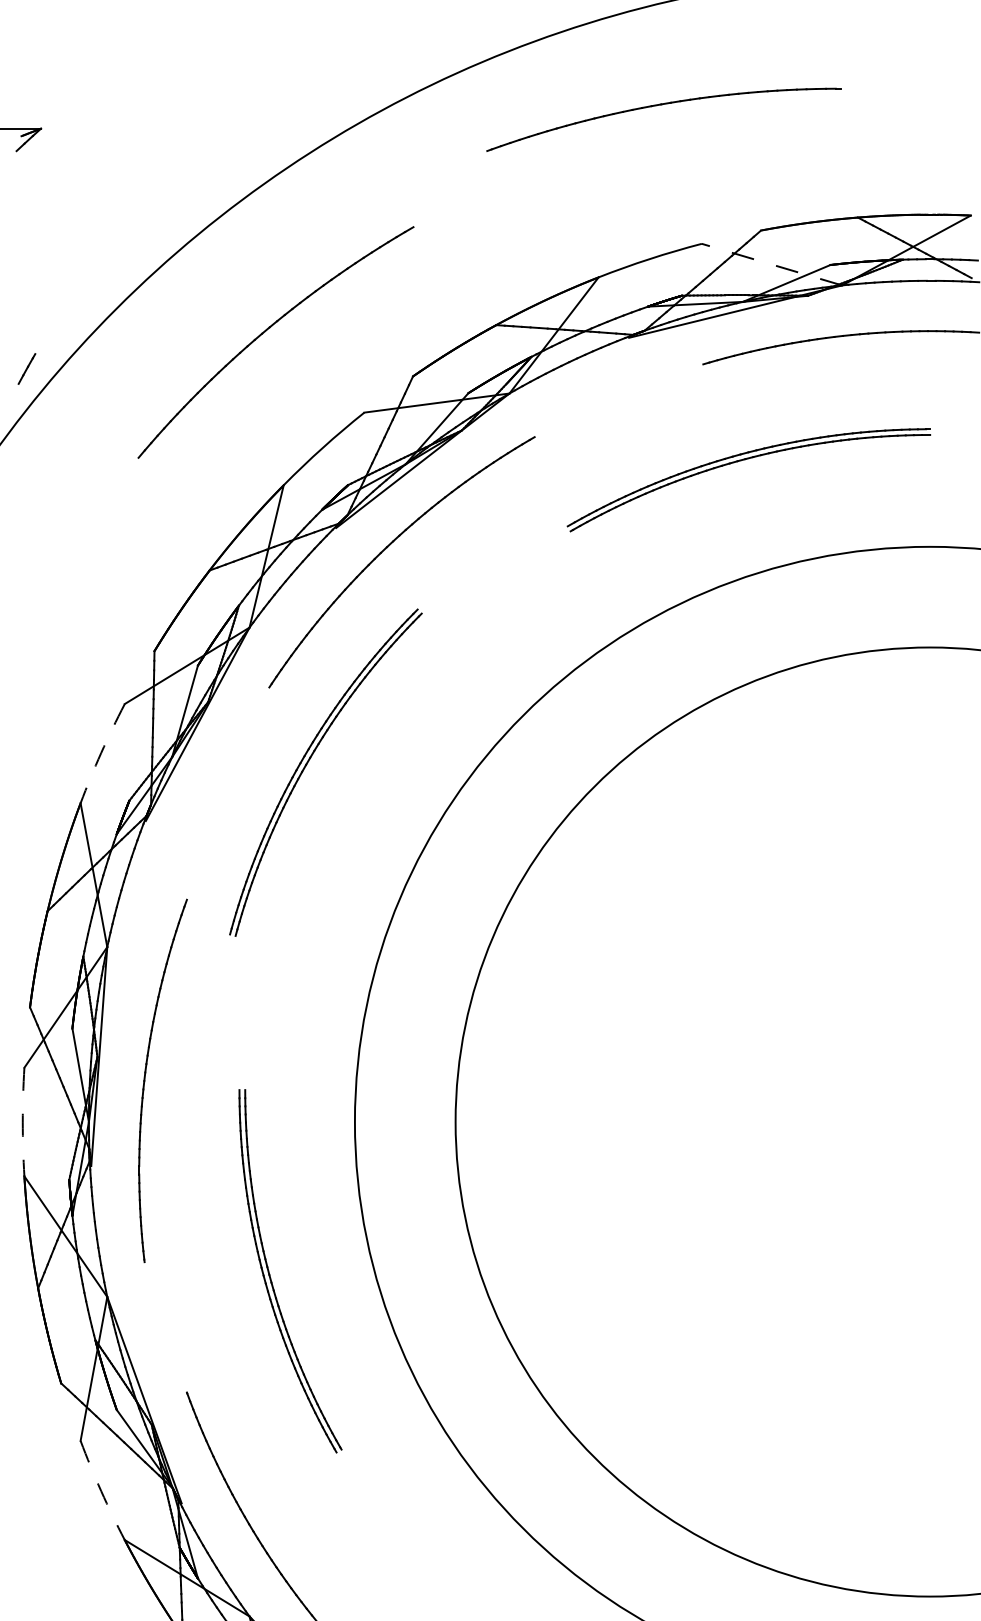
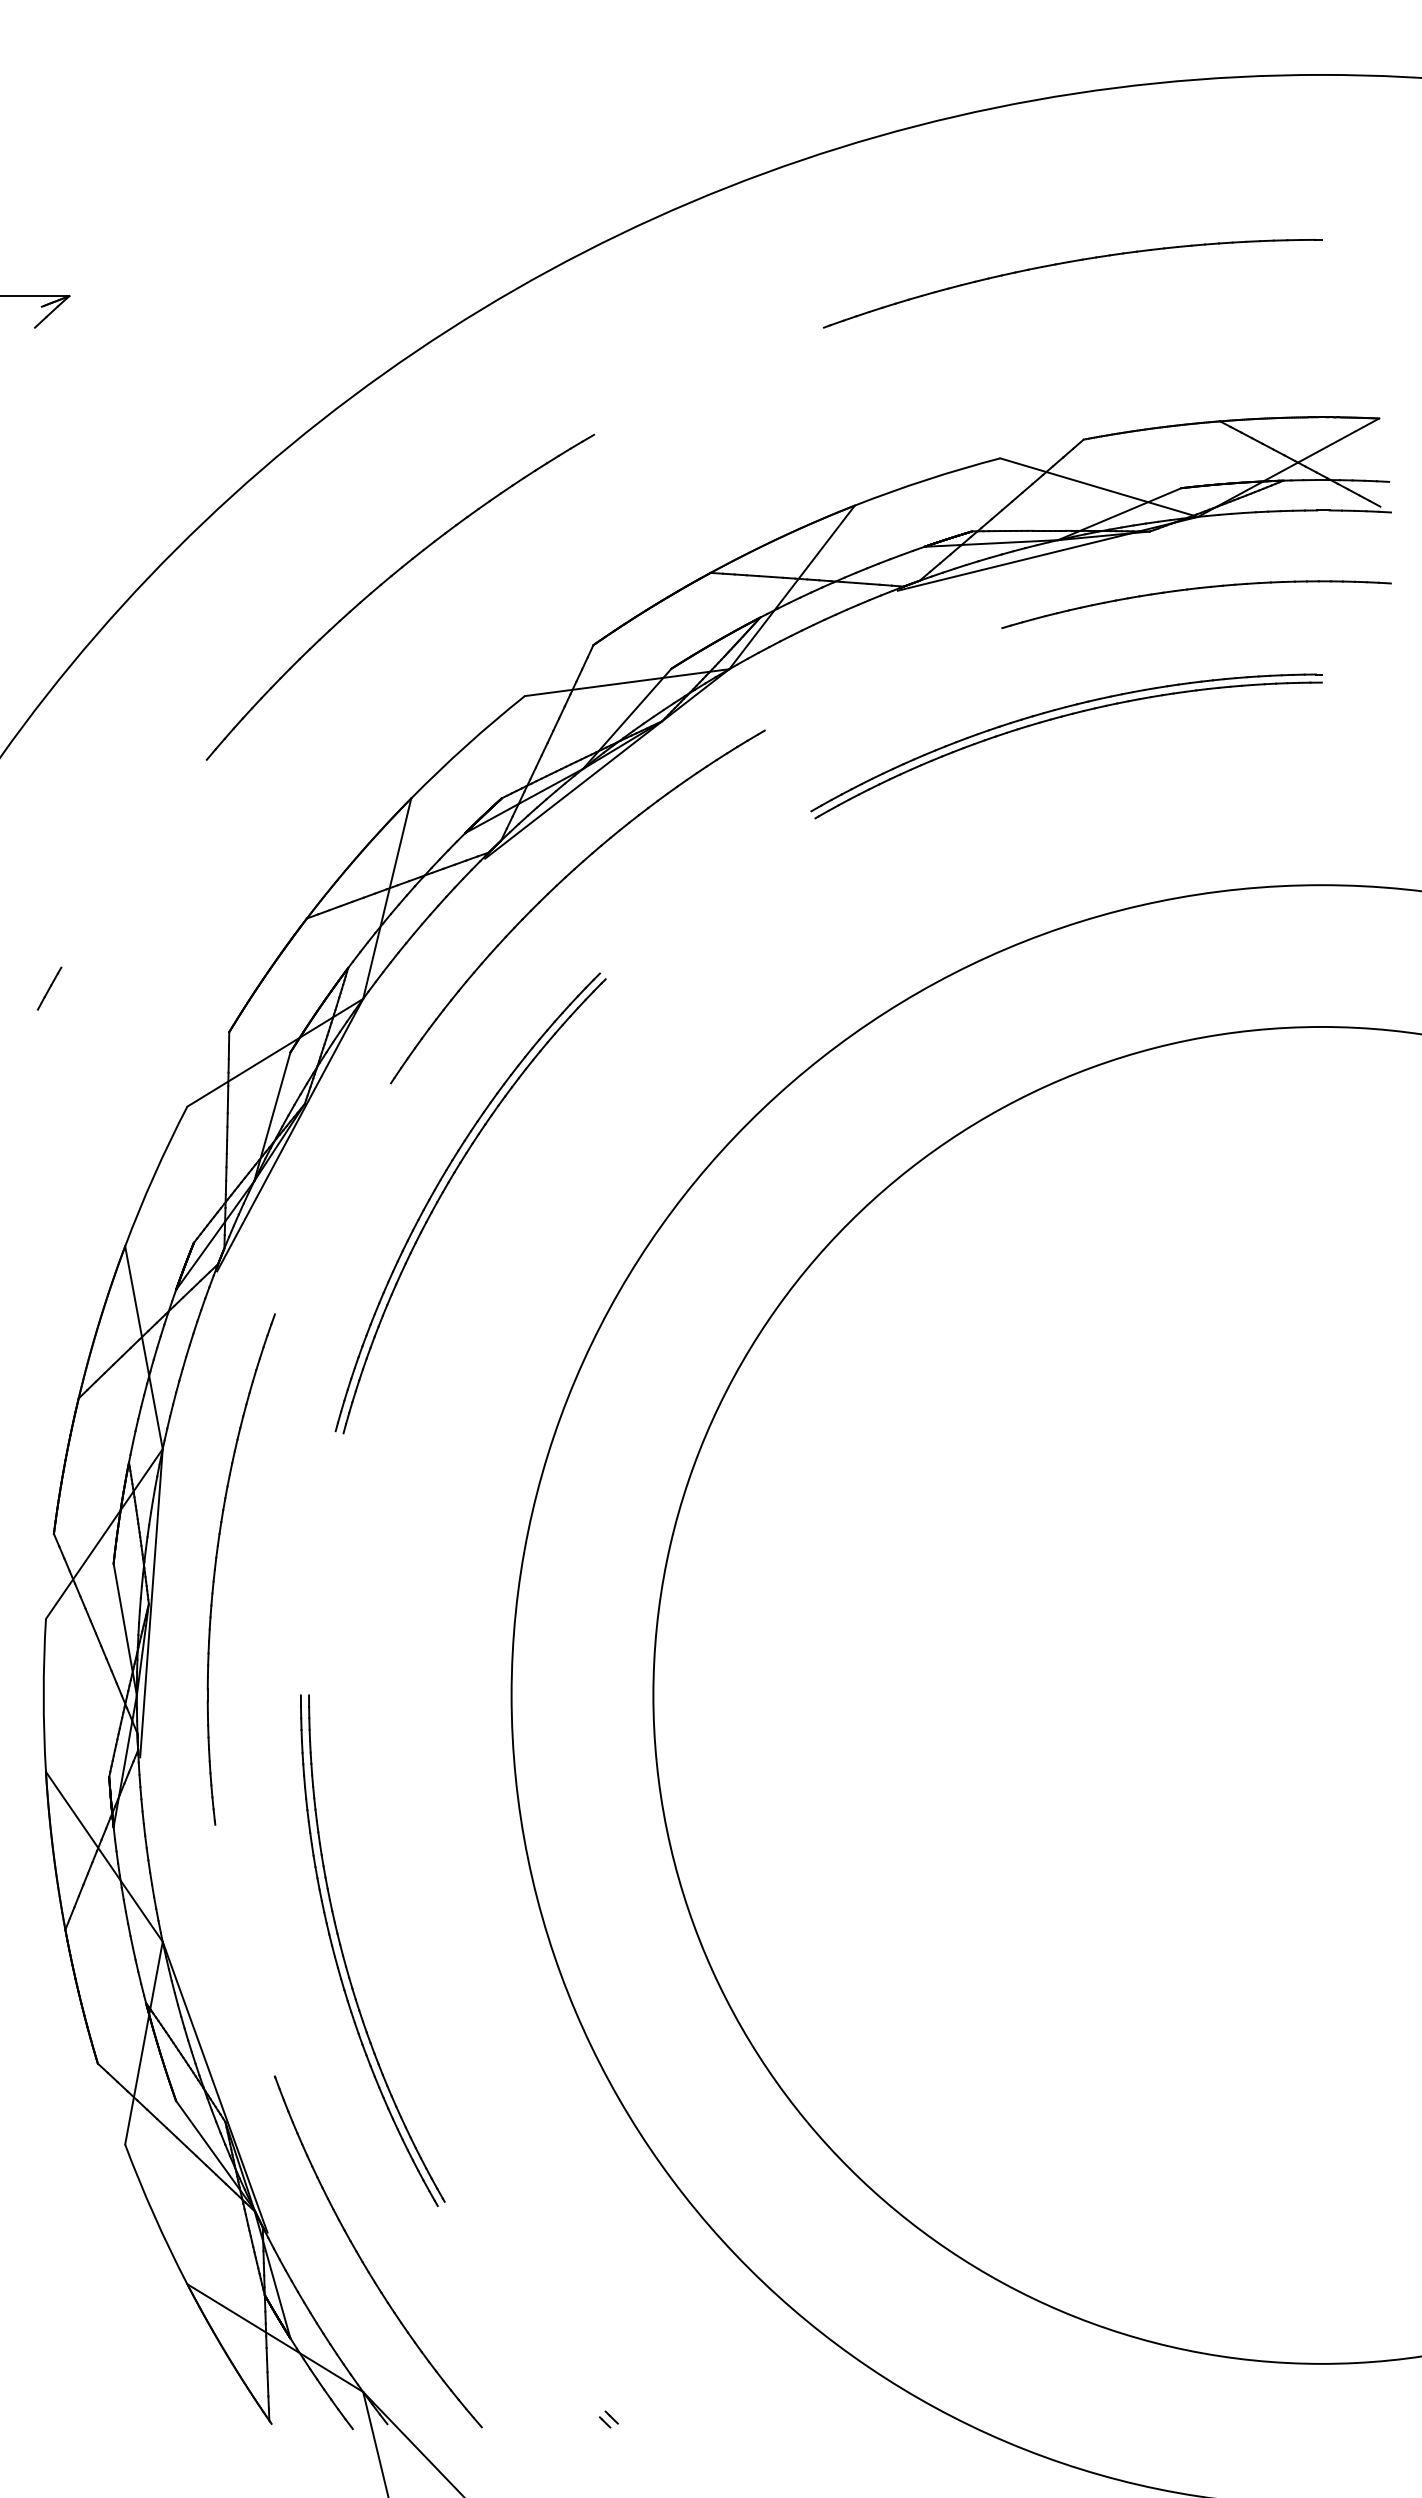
part: (660, 105) -> (1067, 263), moved
line: (771, 264) -> (1098, 487), dashed -> solid
line: (26, 368) -> (49, 988), moved
part: (743, 460) -> (1059, 718), moved
arc: (101, 752) -> (154, 1175), dashed -> solid
part: (145, 1078) -> (216, 1566), moved
arc: (22, 1122) -> (43, 1695), dashed -> solid
part: (270, 1275) -> (344, 1956), moved
arc: (101, 1491) -> (154, 2215), dashed -> solid

